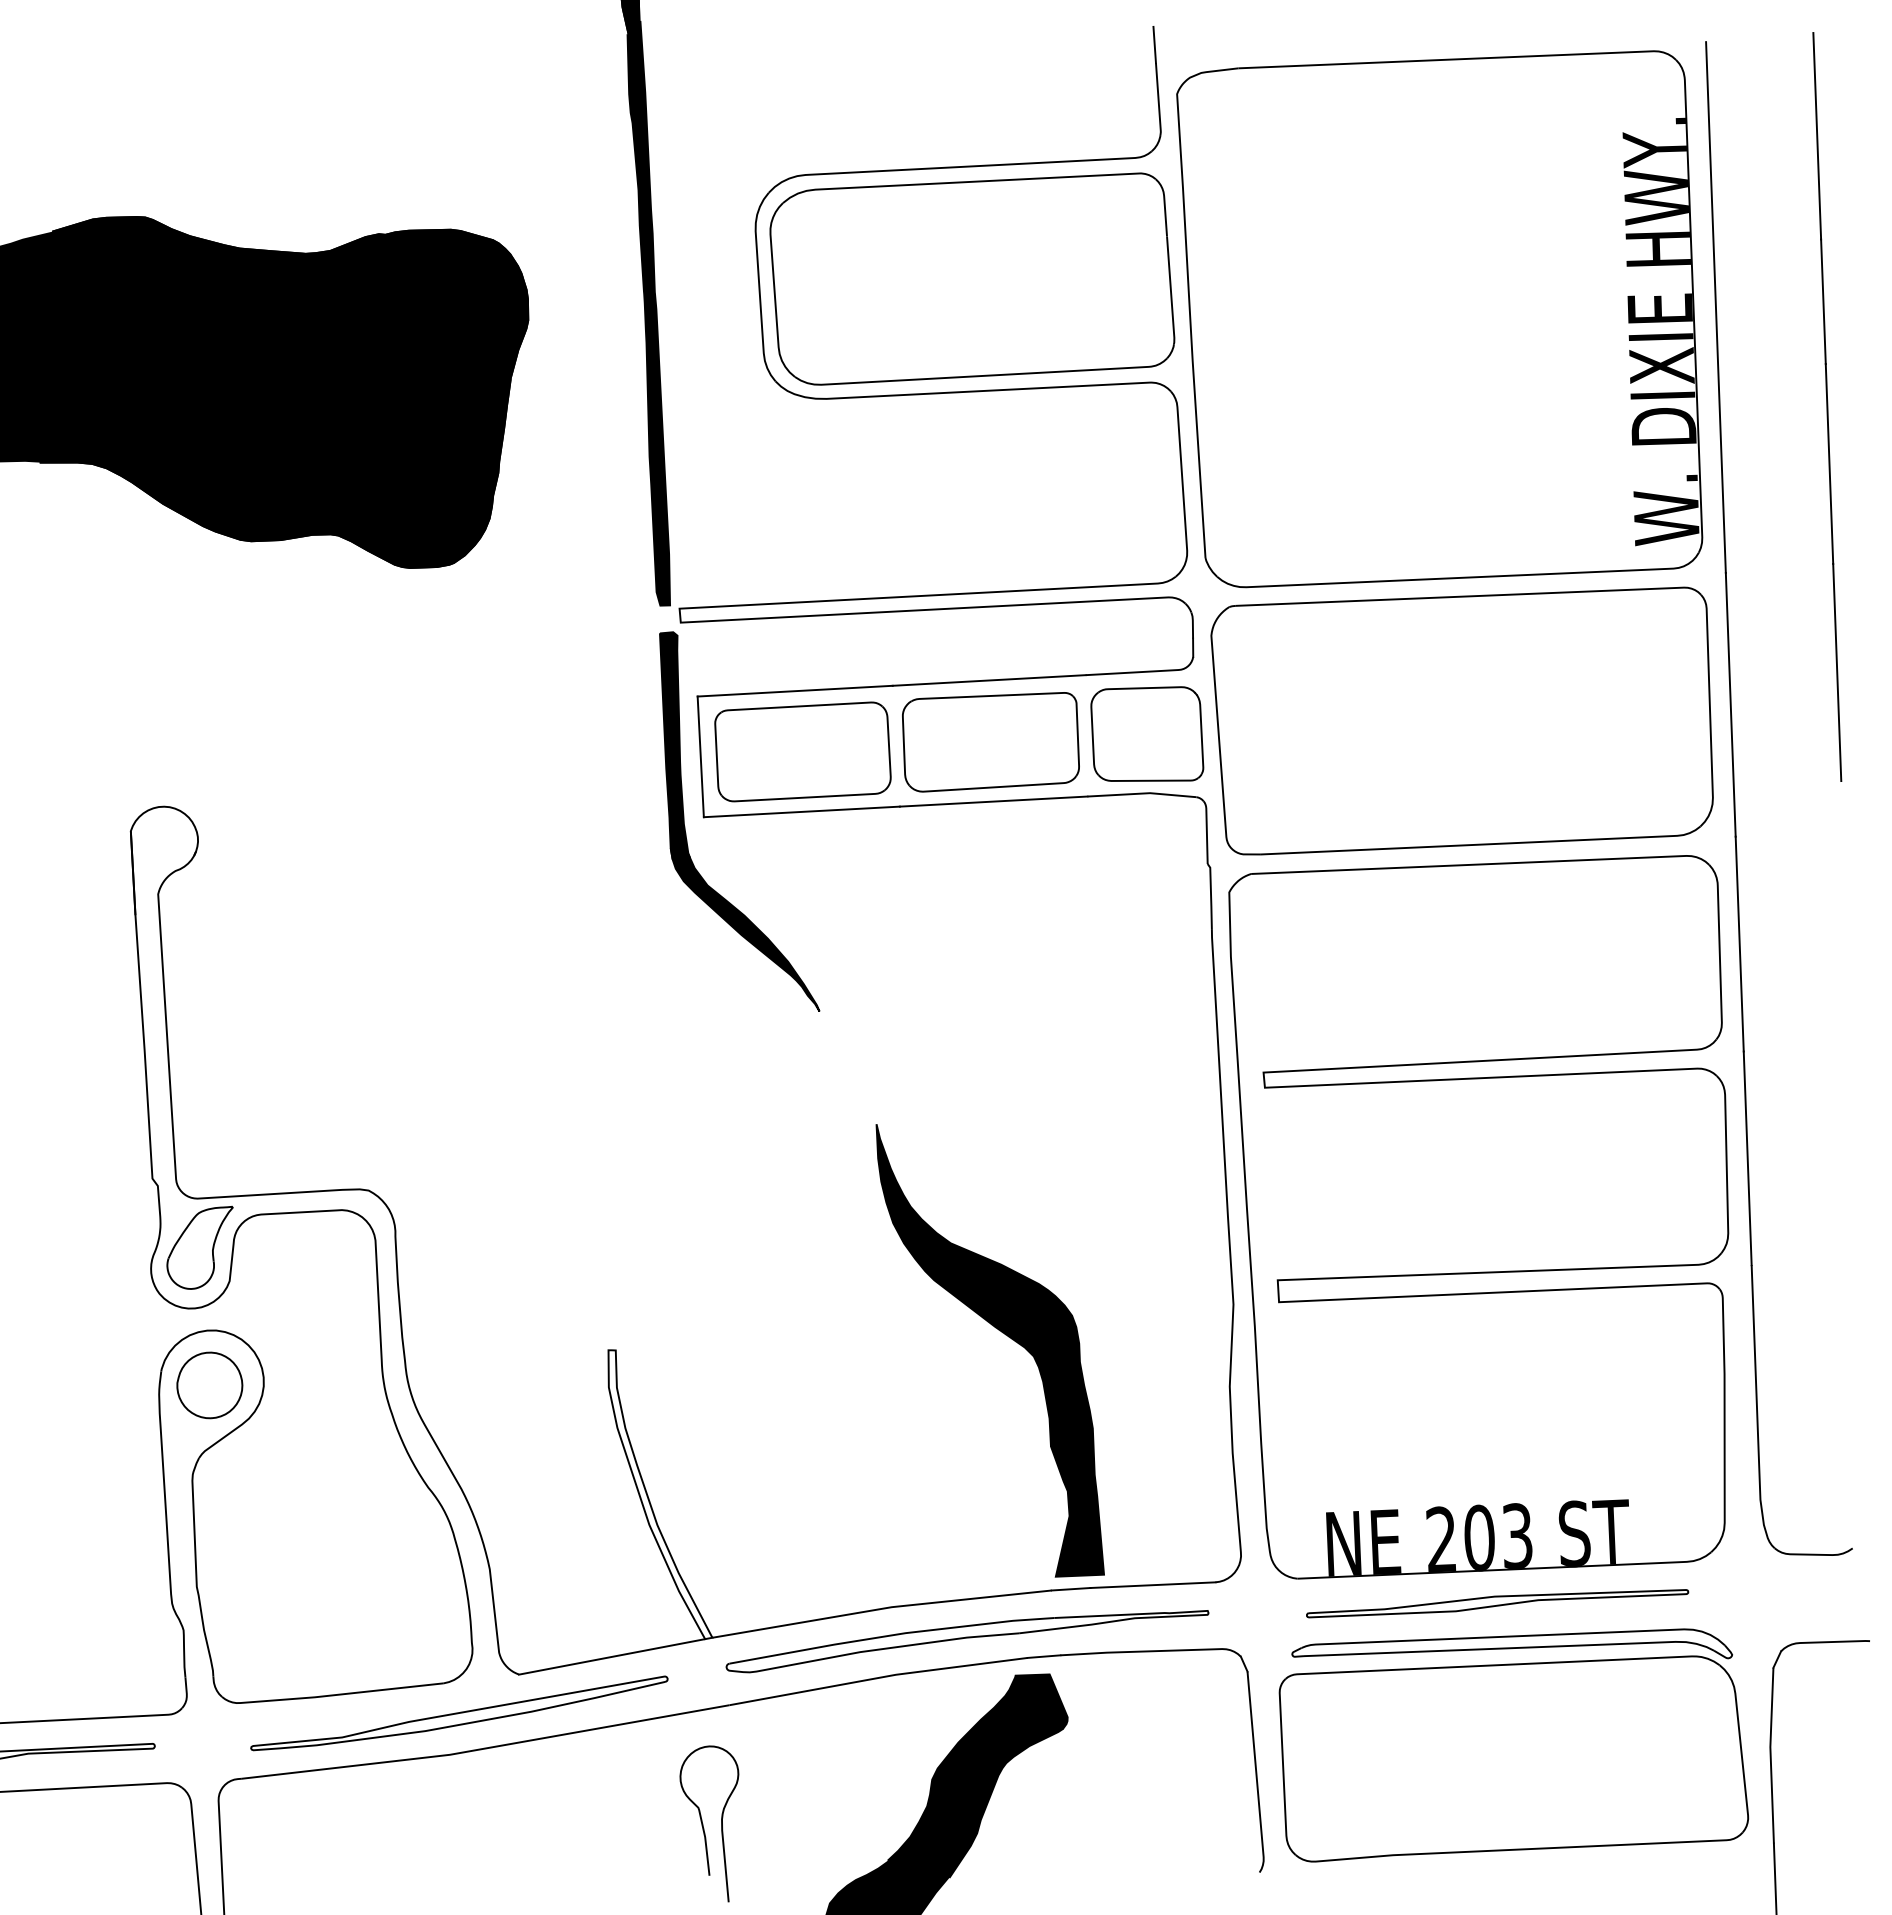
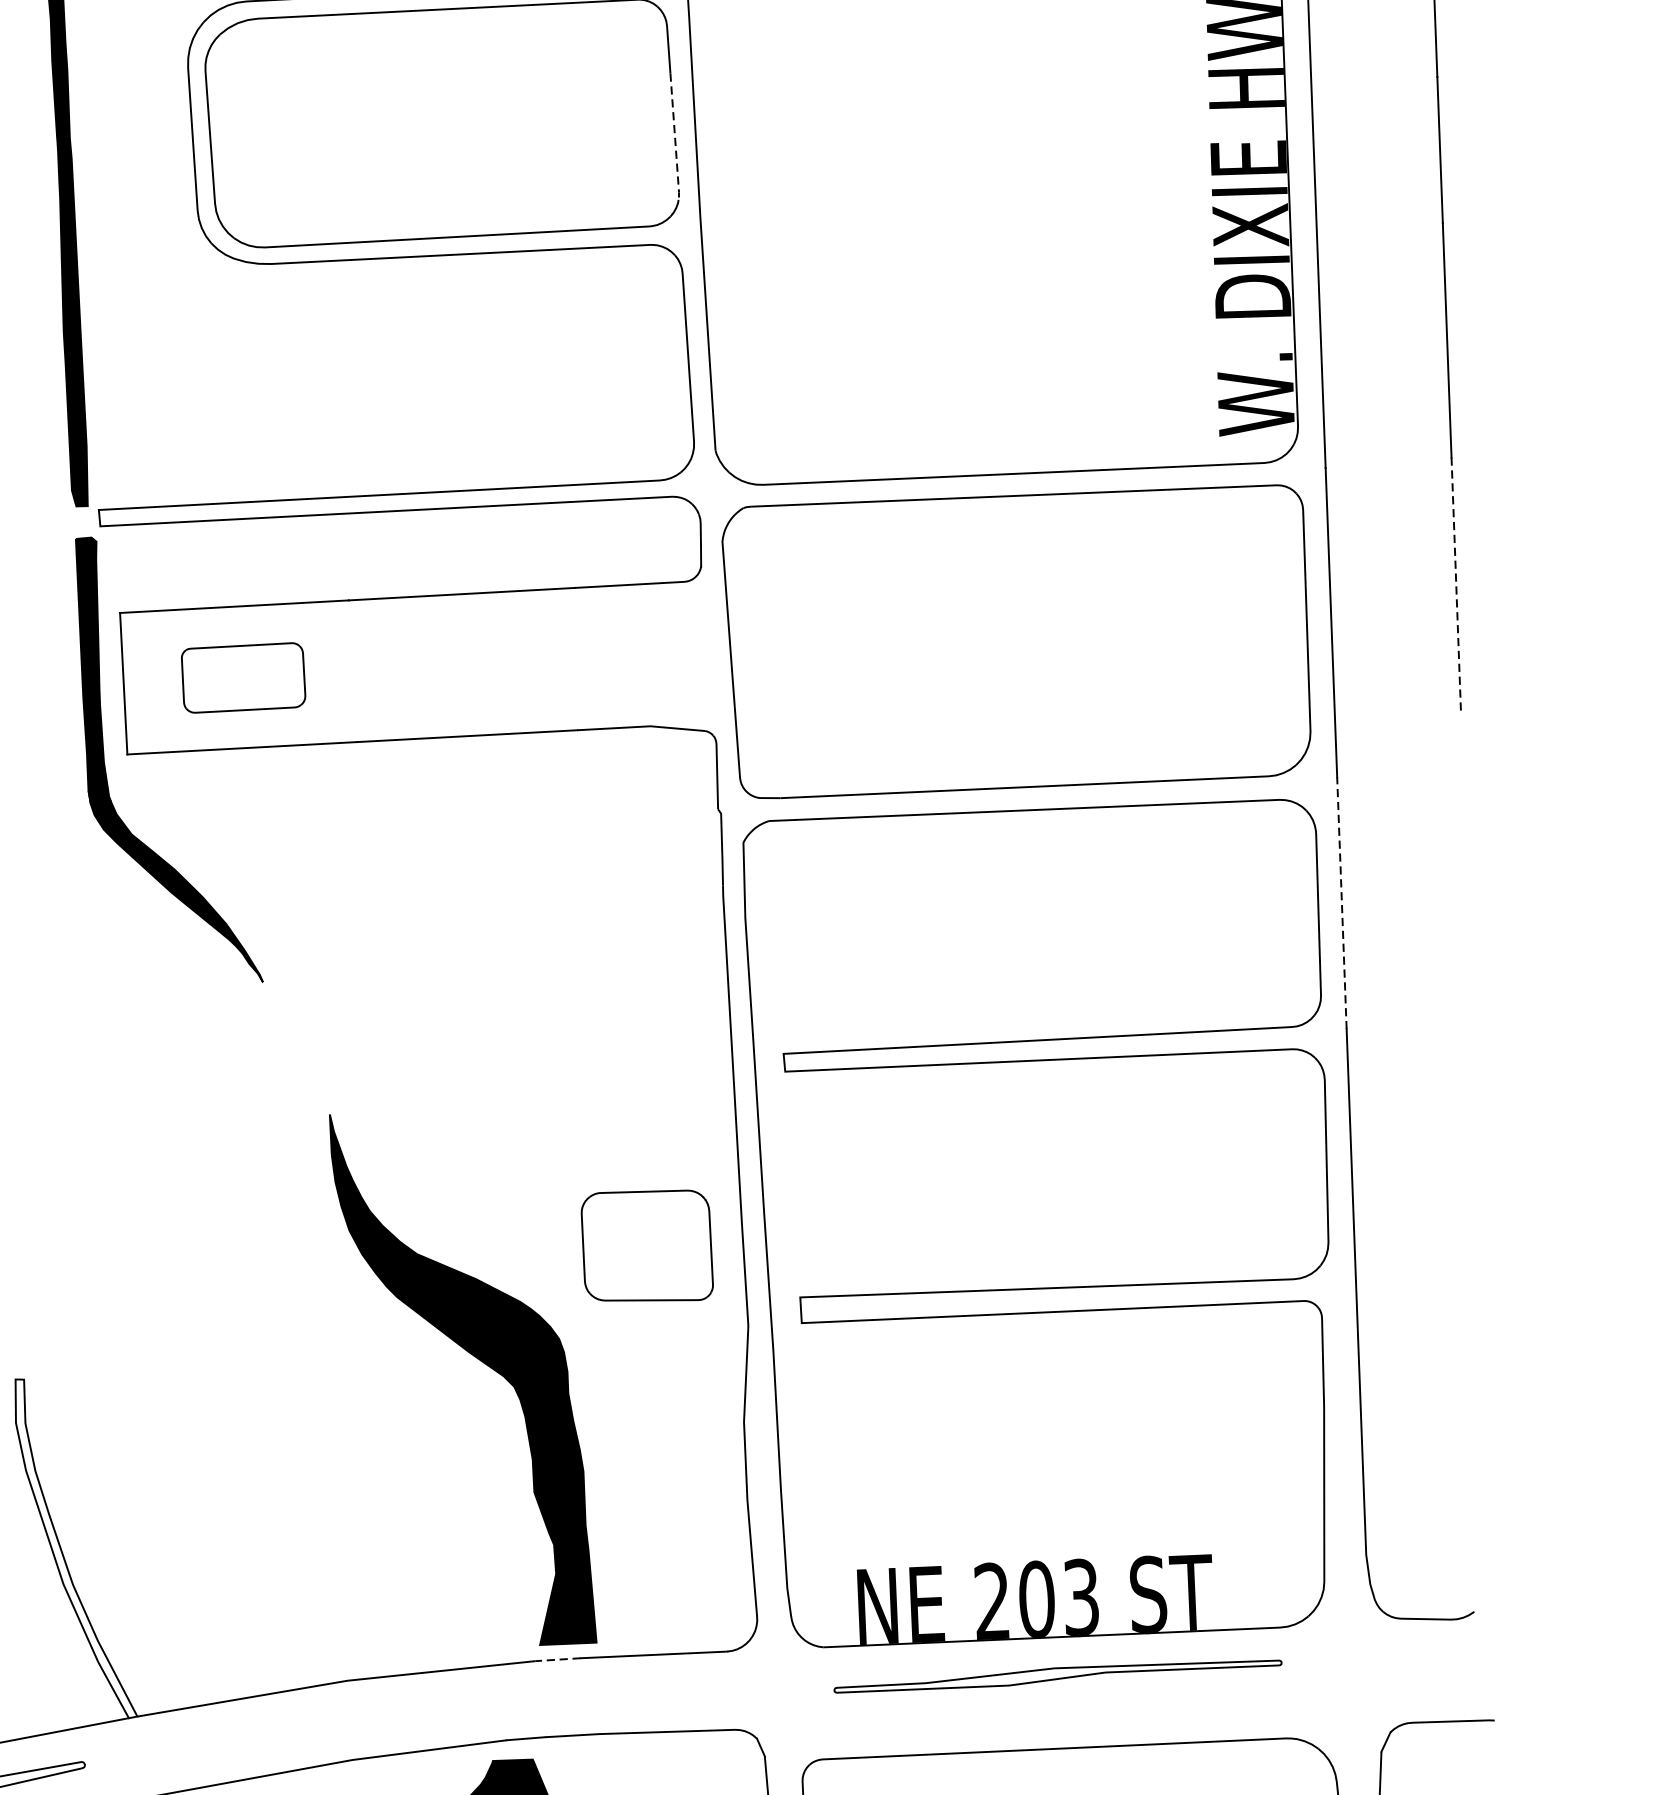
line: (1171, 292) -> (675, 139), solid -> dashed
line: (1837, 672) -> (1456, 584), solid -> dashed
part: (1147, 733) -> (647, 1244), moved
part: (990, 742) -> (463, 666), removed
part: (802, 751) -> (243, 677), size x0.6
line: (1739, 943) -> (1341, 902), solid -> dashed
line: (1070, 1589) -> (557, 1659), solid -> dashed
part: (967, 1641) -> (436, 1720), removed
part: (1511, 1643) -> (1074, 1723), removed

